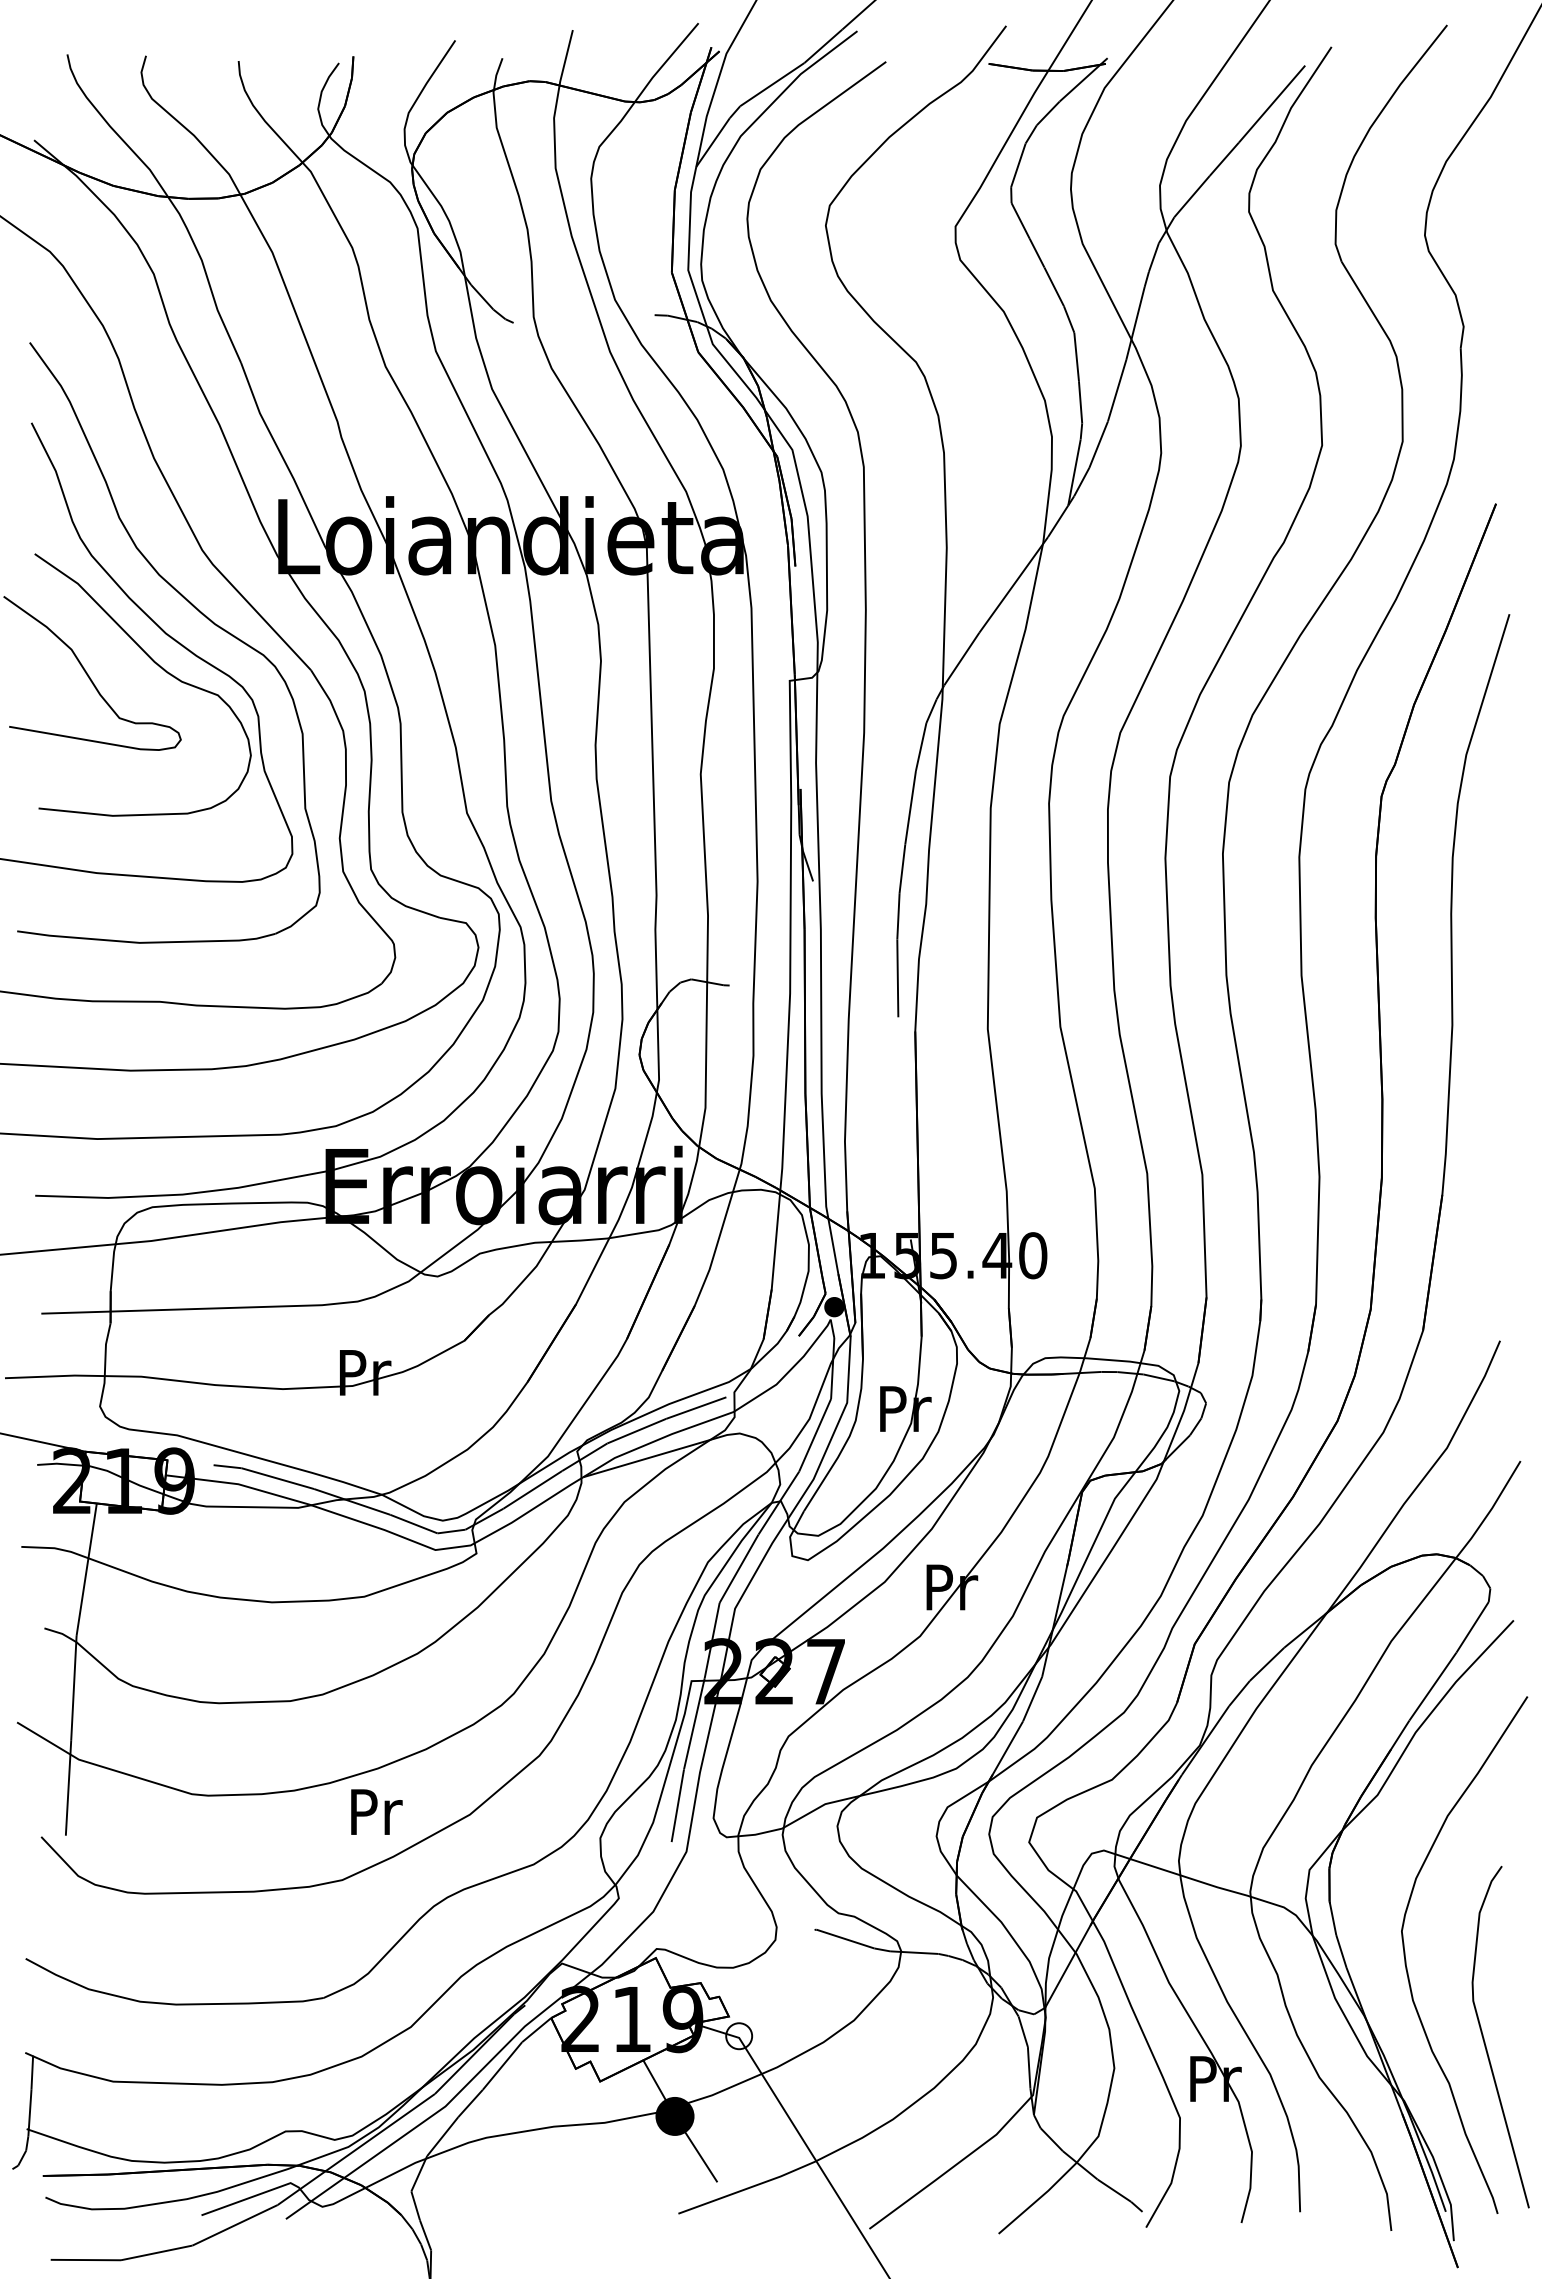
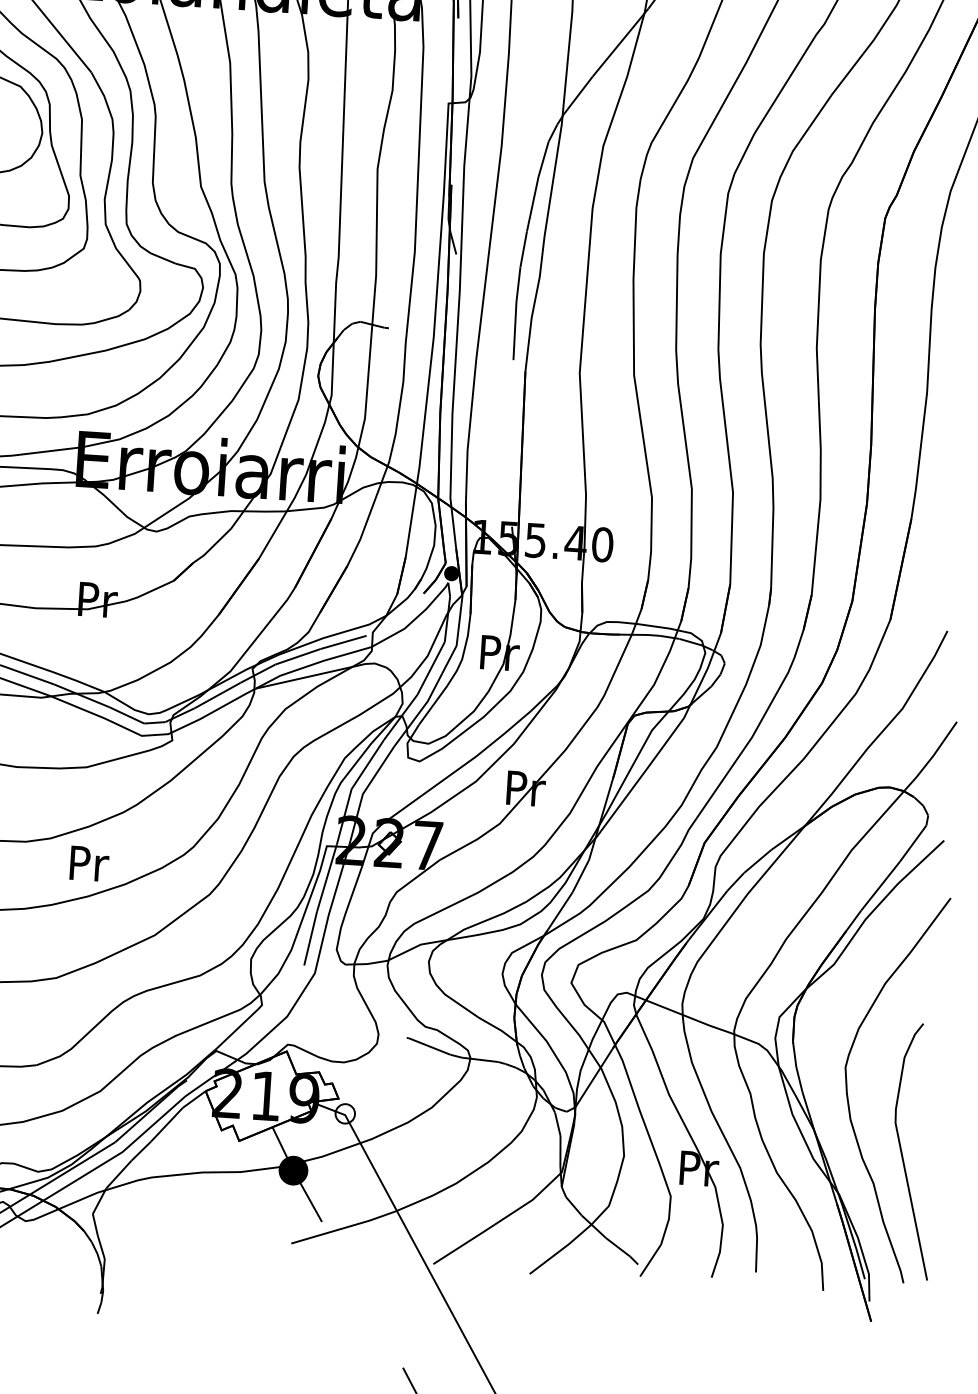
text: (376, 1811) -> (89, 863), moved

